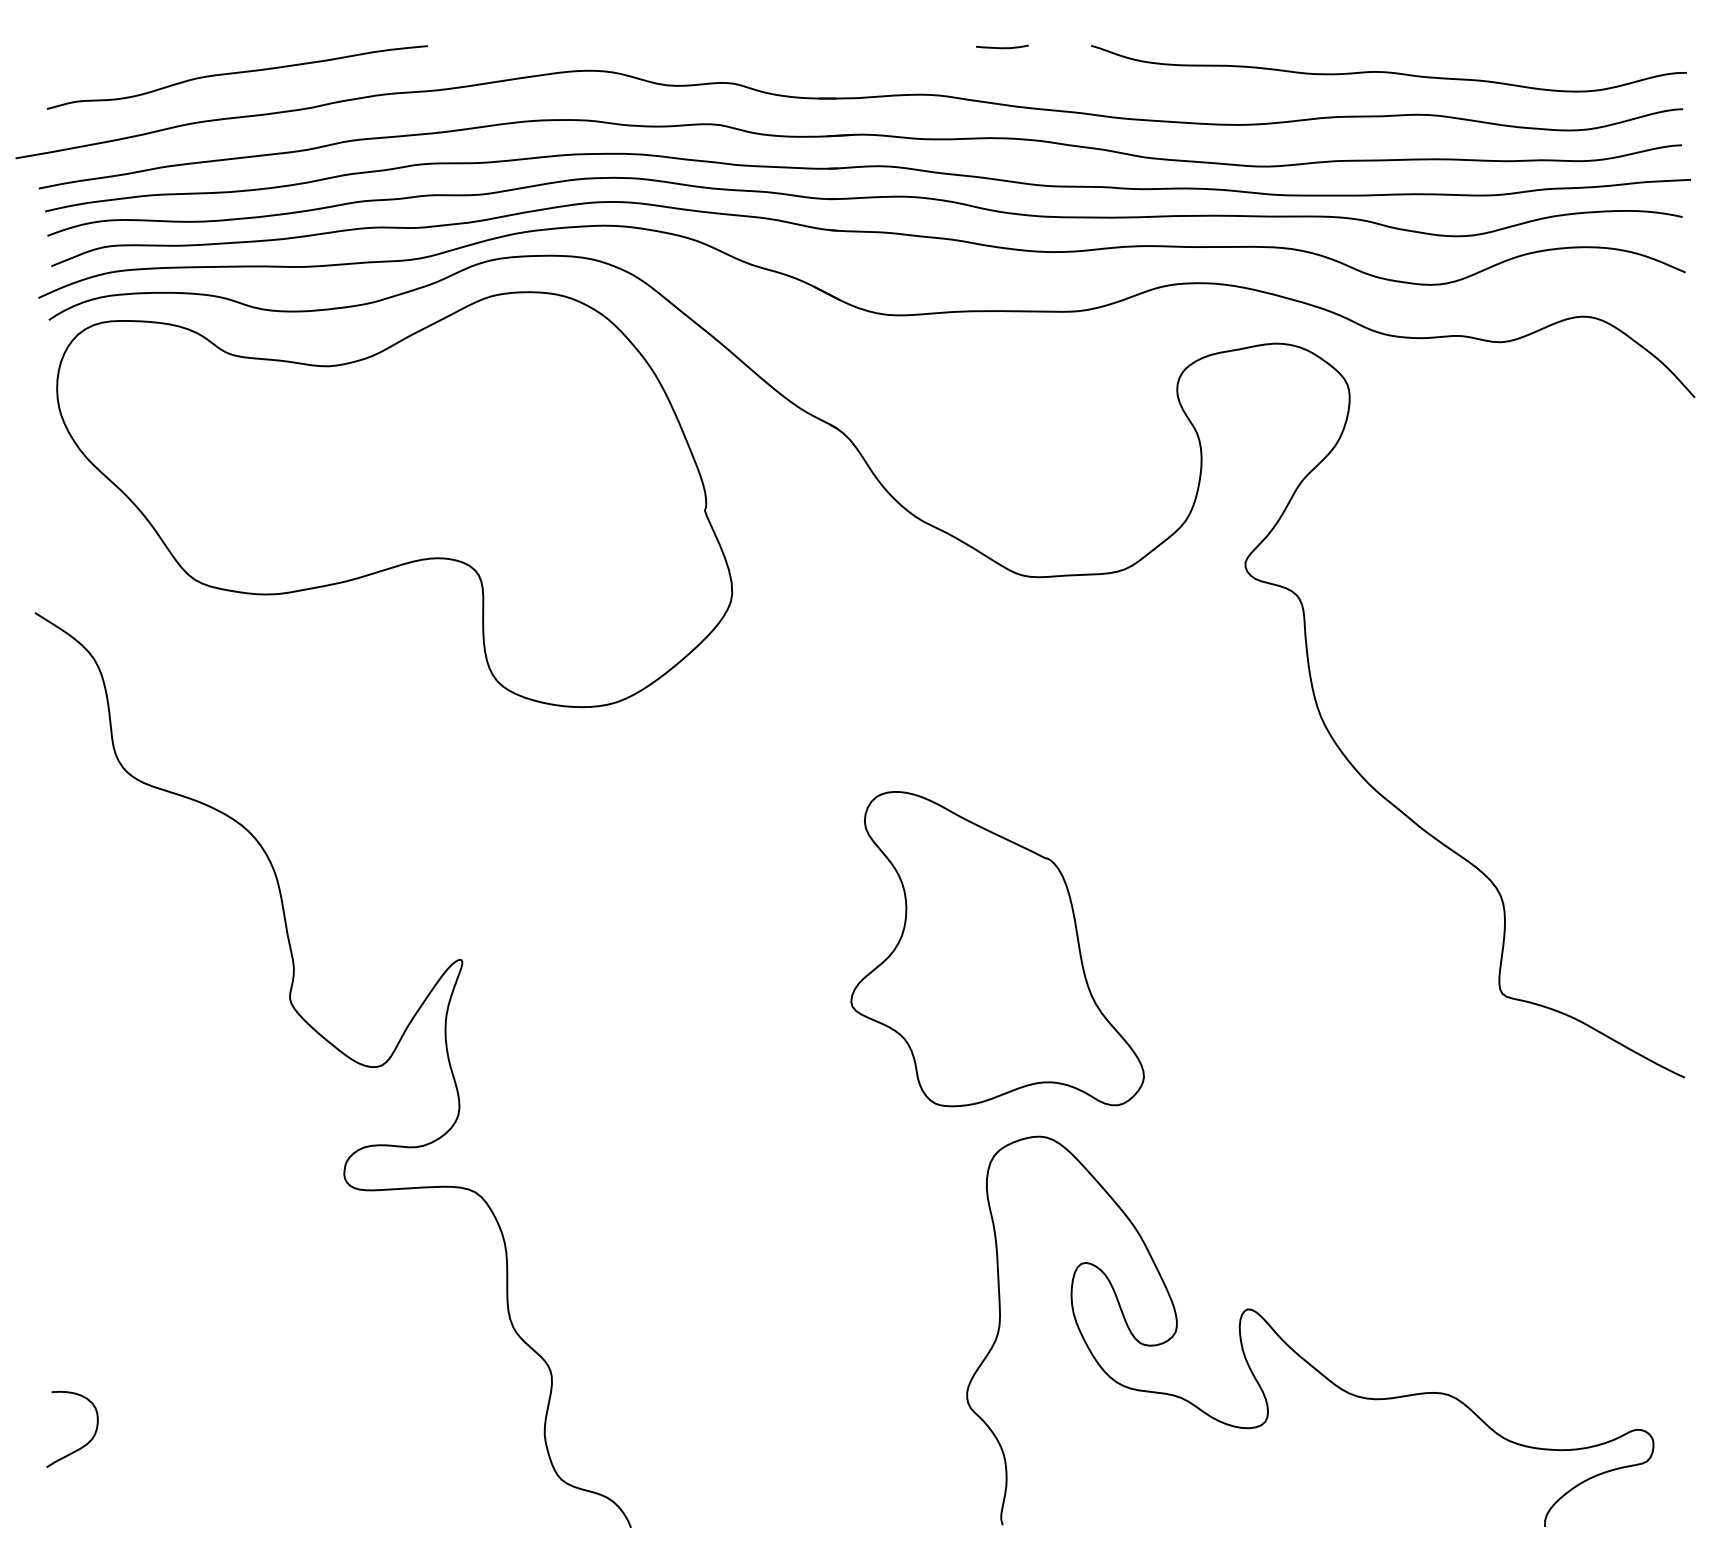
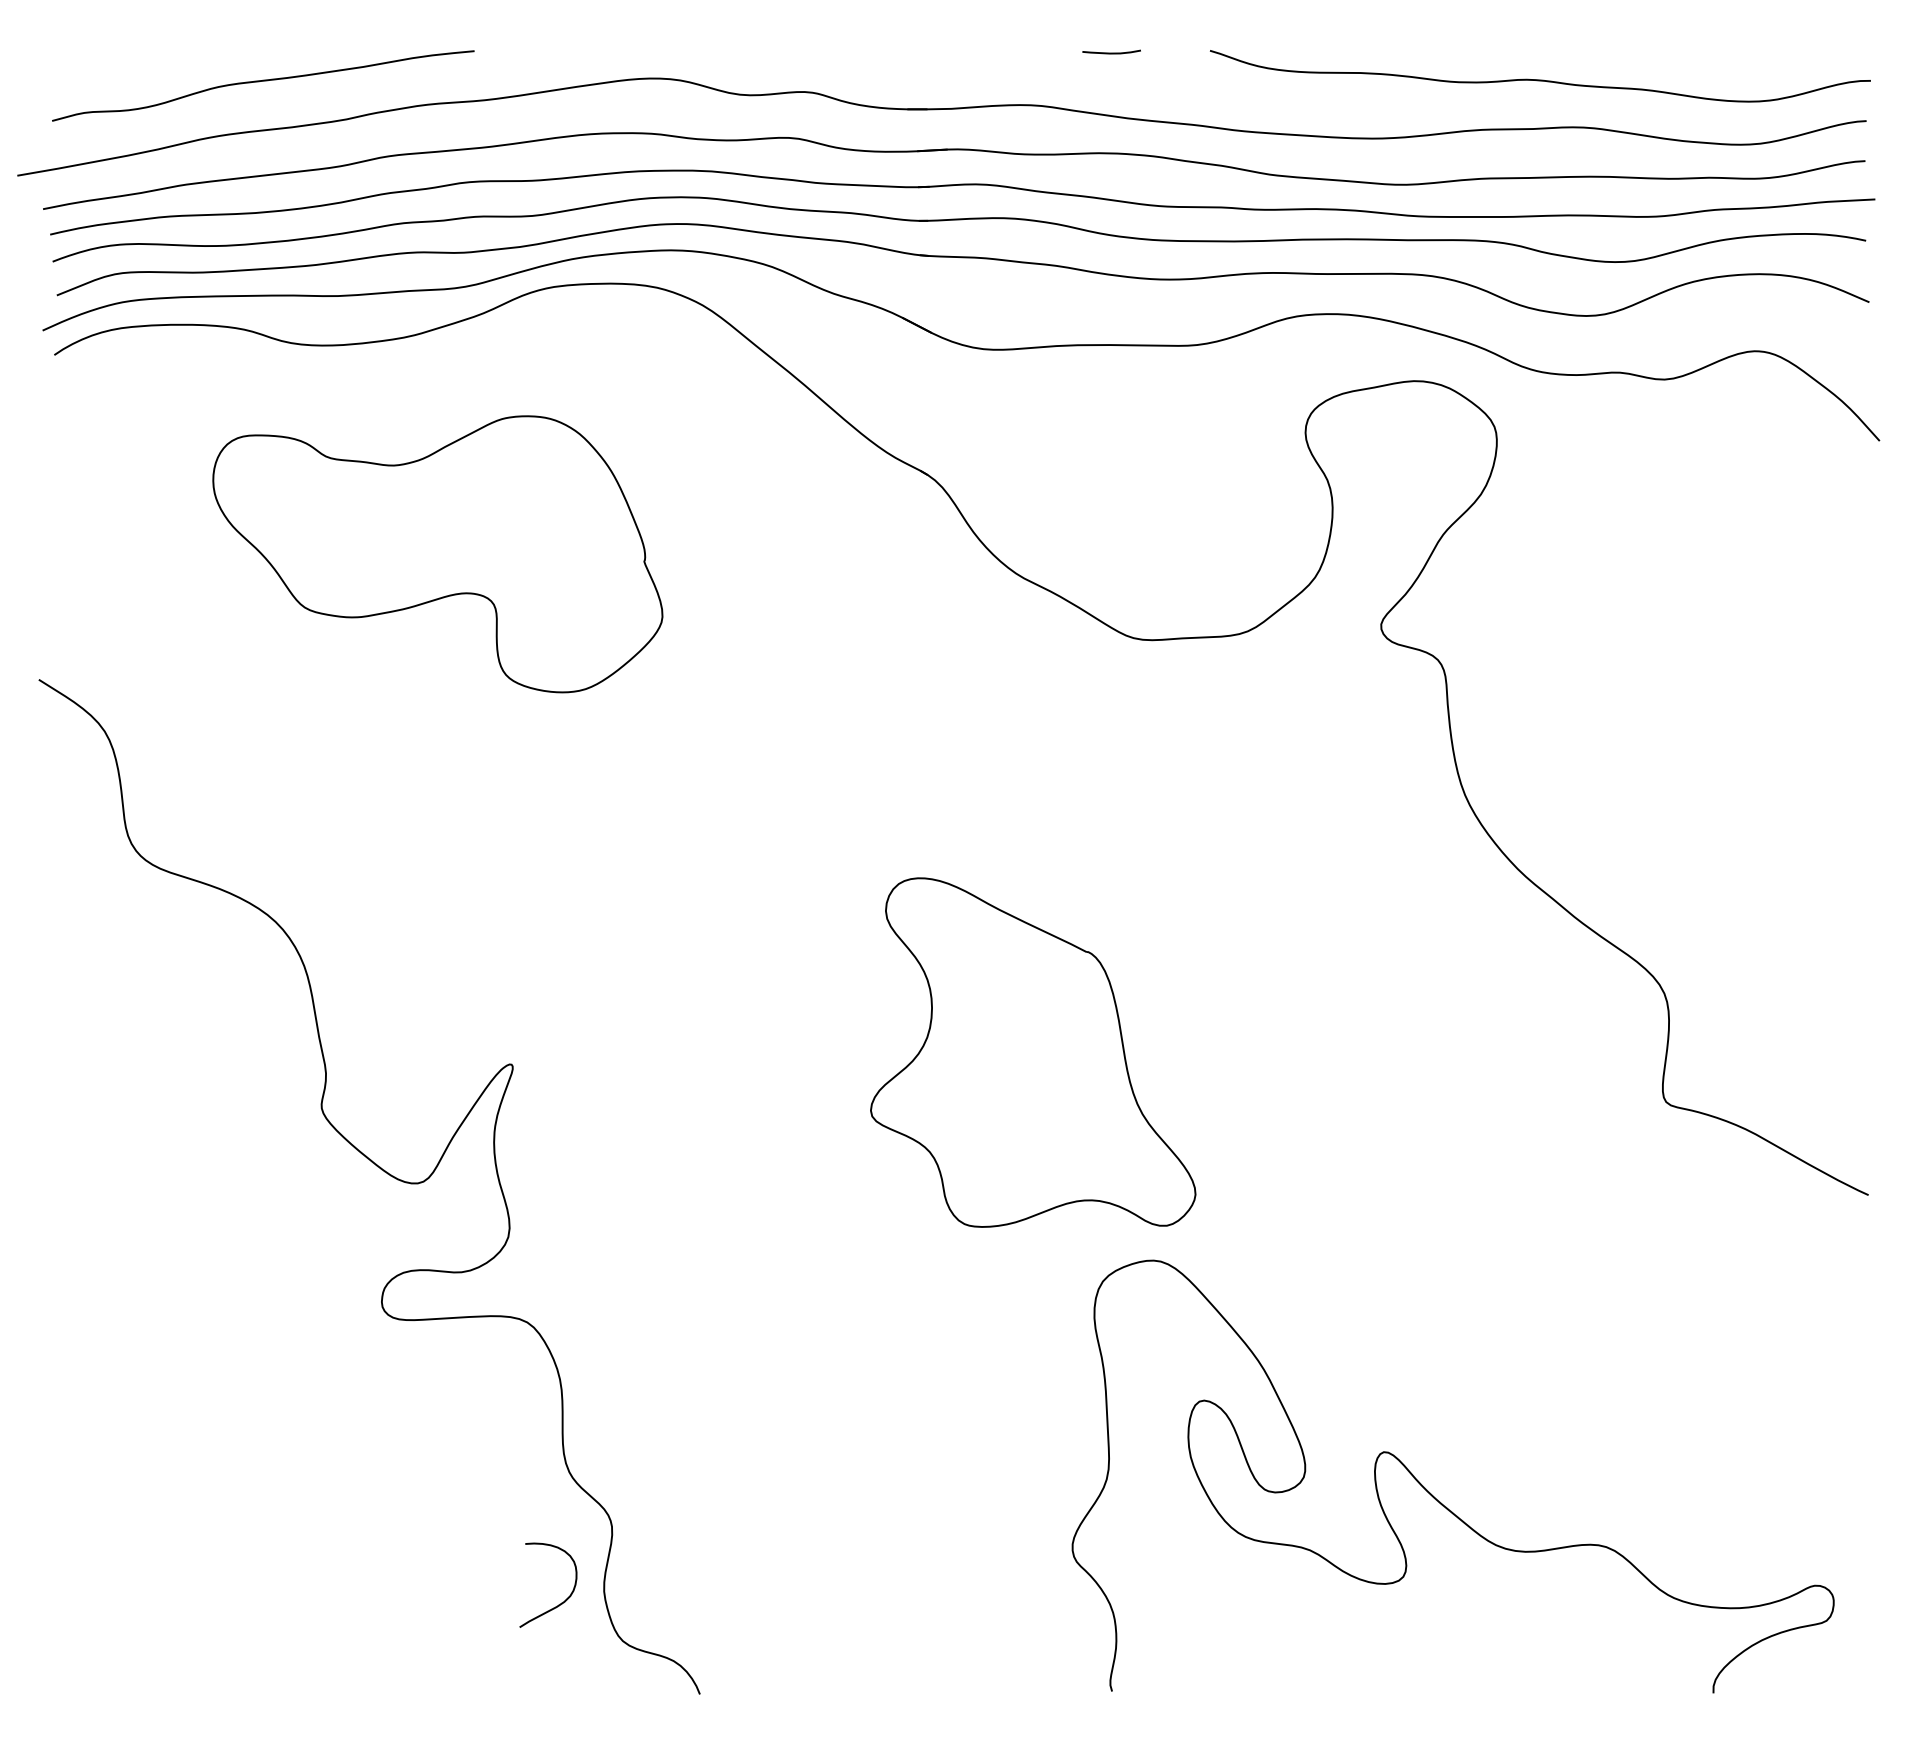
part: (394, 499) -> (437, 553), size x0.6
part: (997, 949) -> (1033, 1053), moved
curve: (84, 1444) -> (561, 1601), moved

